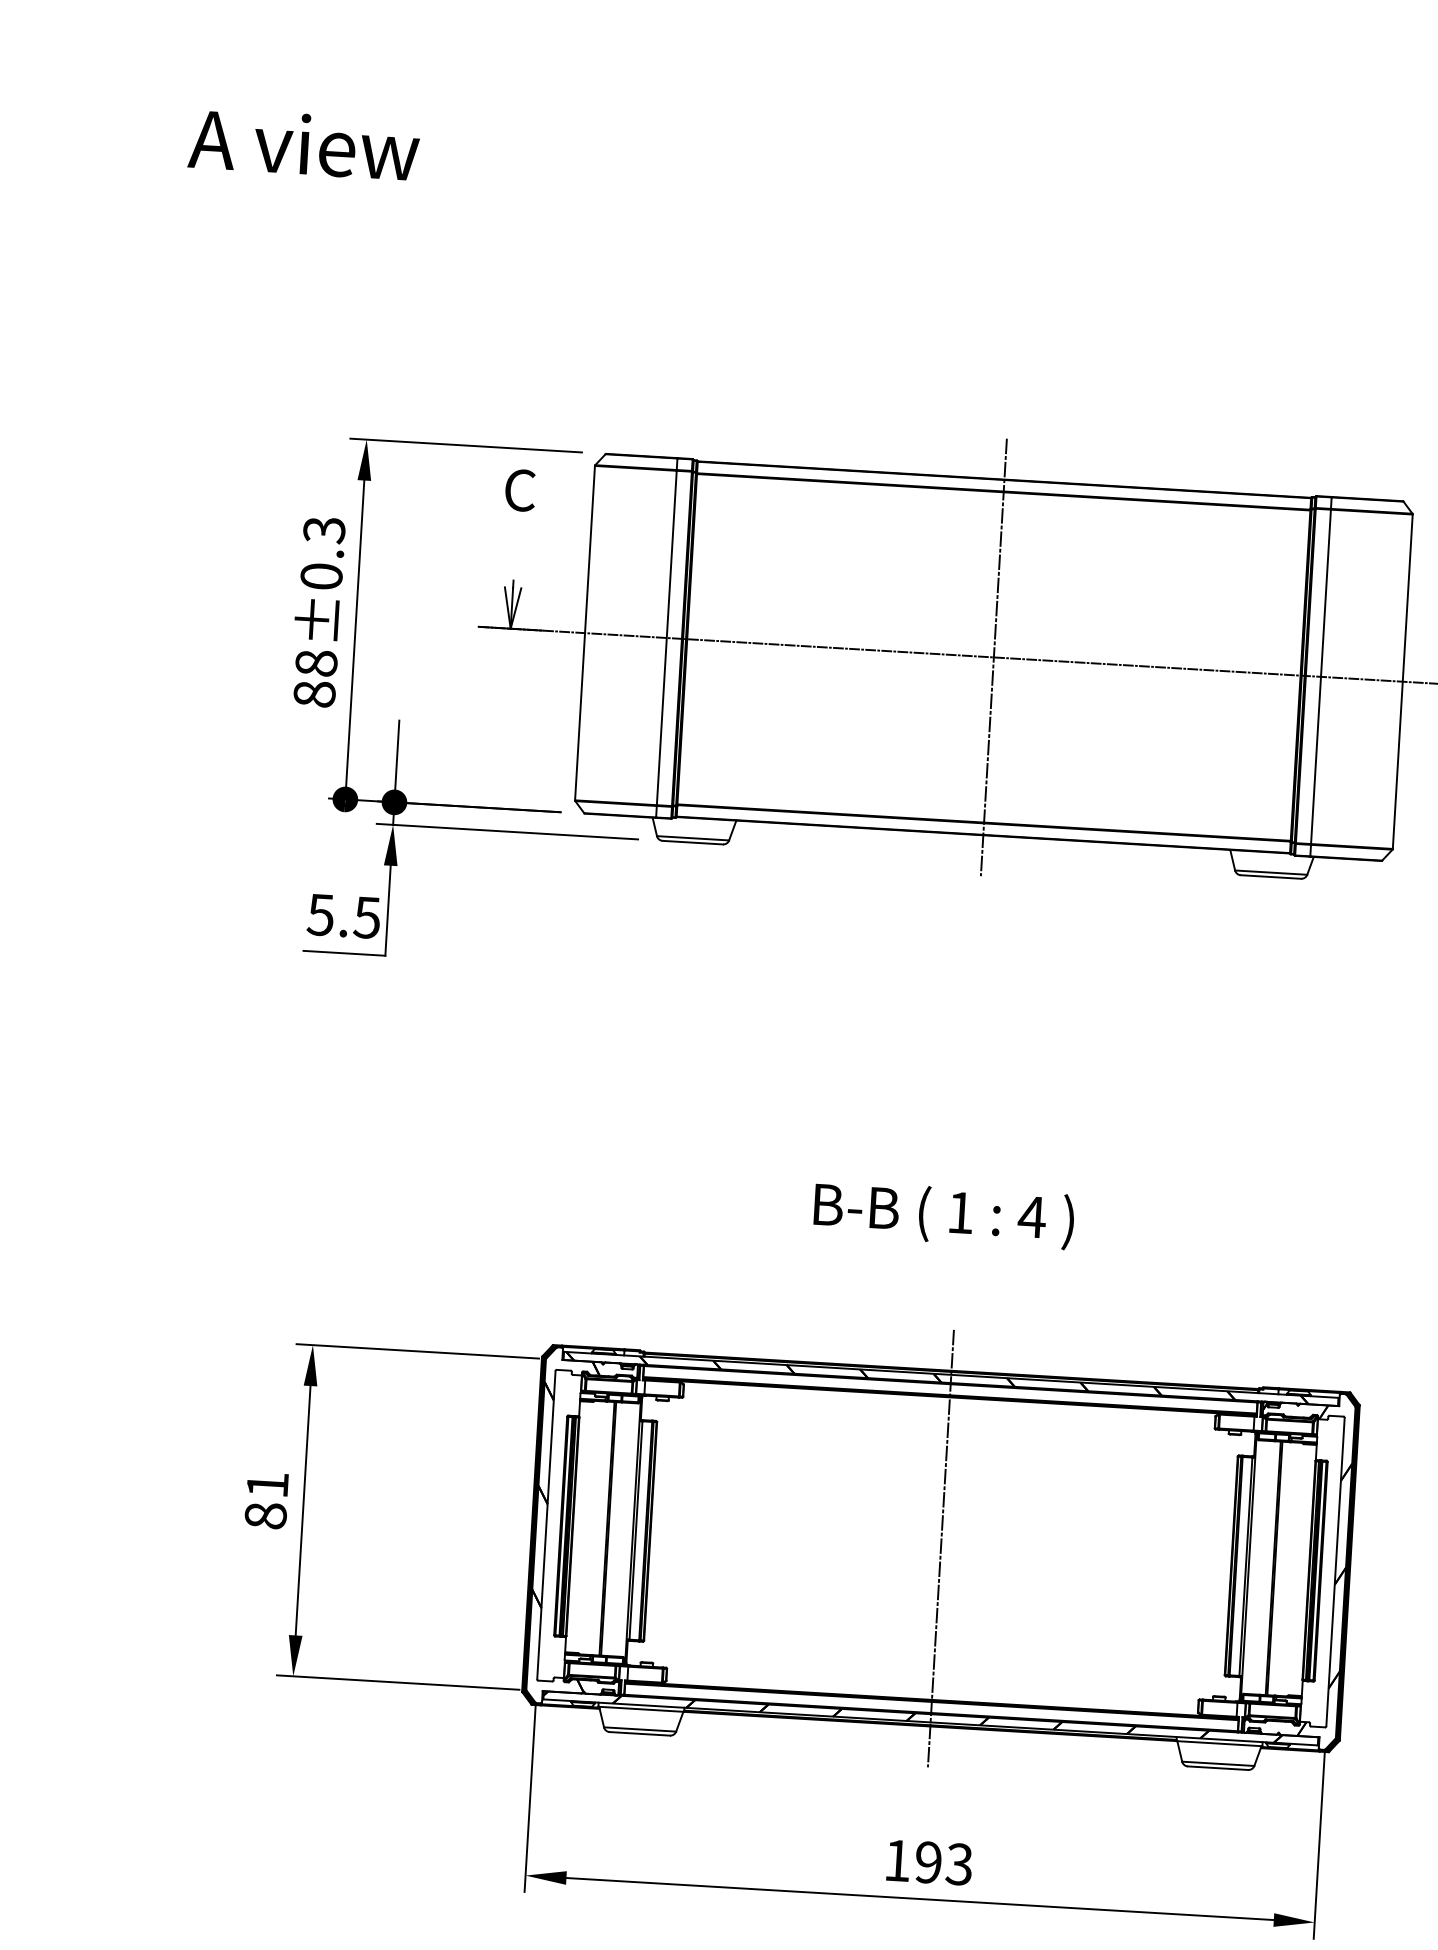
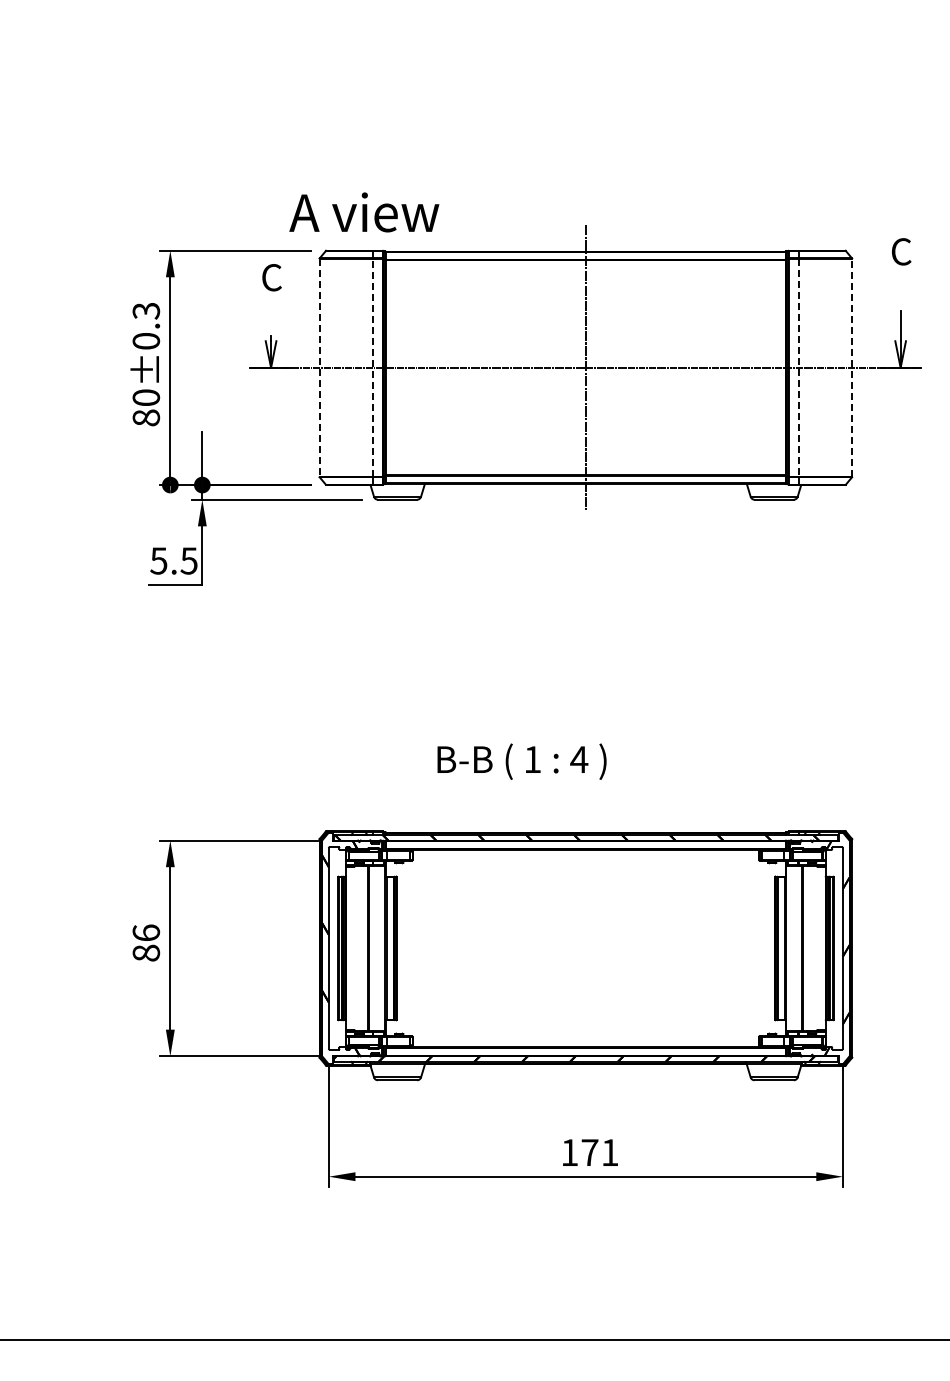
text: (304, 144) -> (364, 212), moved
line: (585, 632) -> (319, 367), solid -> dashed
line: (666, 637) -> (372, 367), solid -> dashed
text: (316, 662) -> (146, 397), 88±0.3 -> 80±0.3
line: (1320, 676) -> (798, 367), solid -> dashed
line: (1403, 681) -> (852, 367), solid -> dashed
text: (943, 1214) -> (521, 761), moved
text: (267, 1484) -> (146, 932), 81 -> 86
line: (940, 1547) -> (585, 947), removed
text: (943, 1863) -> (599, 1152), 193 -> 171

